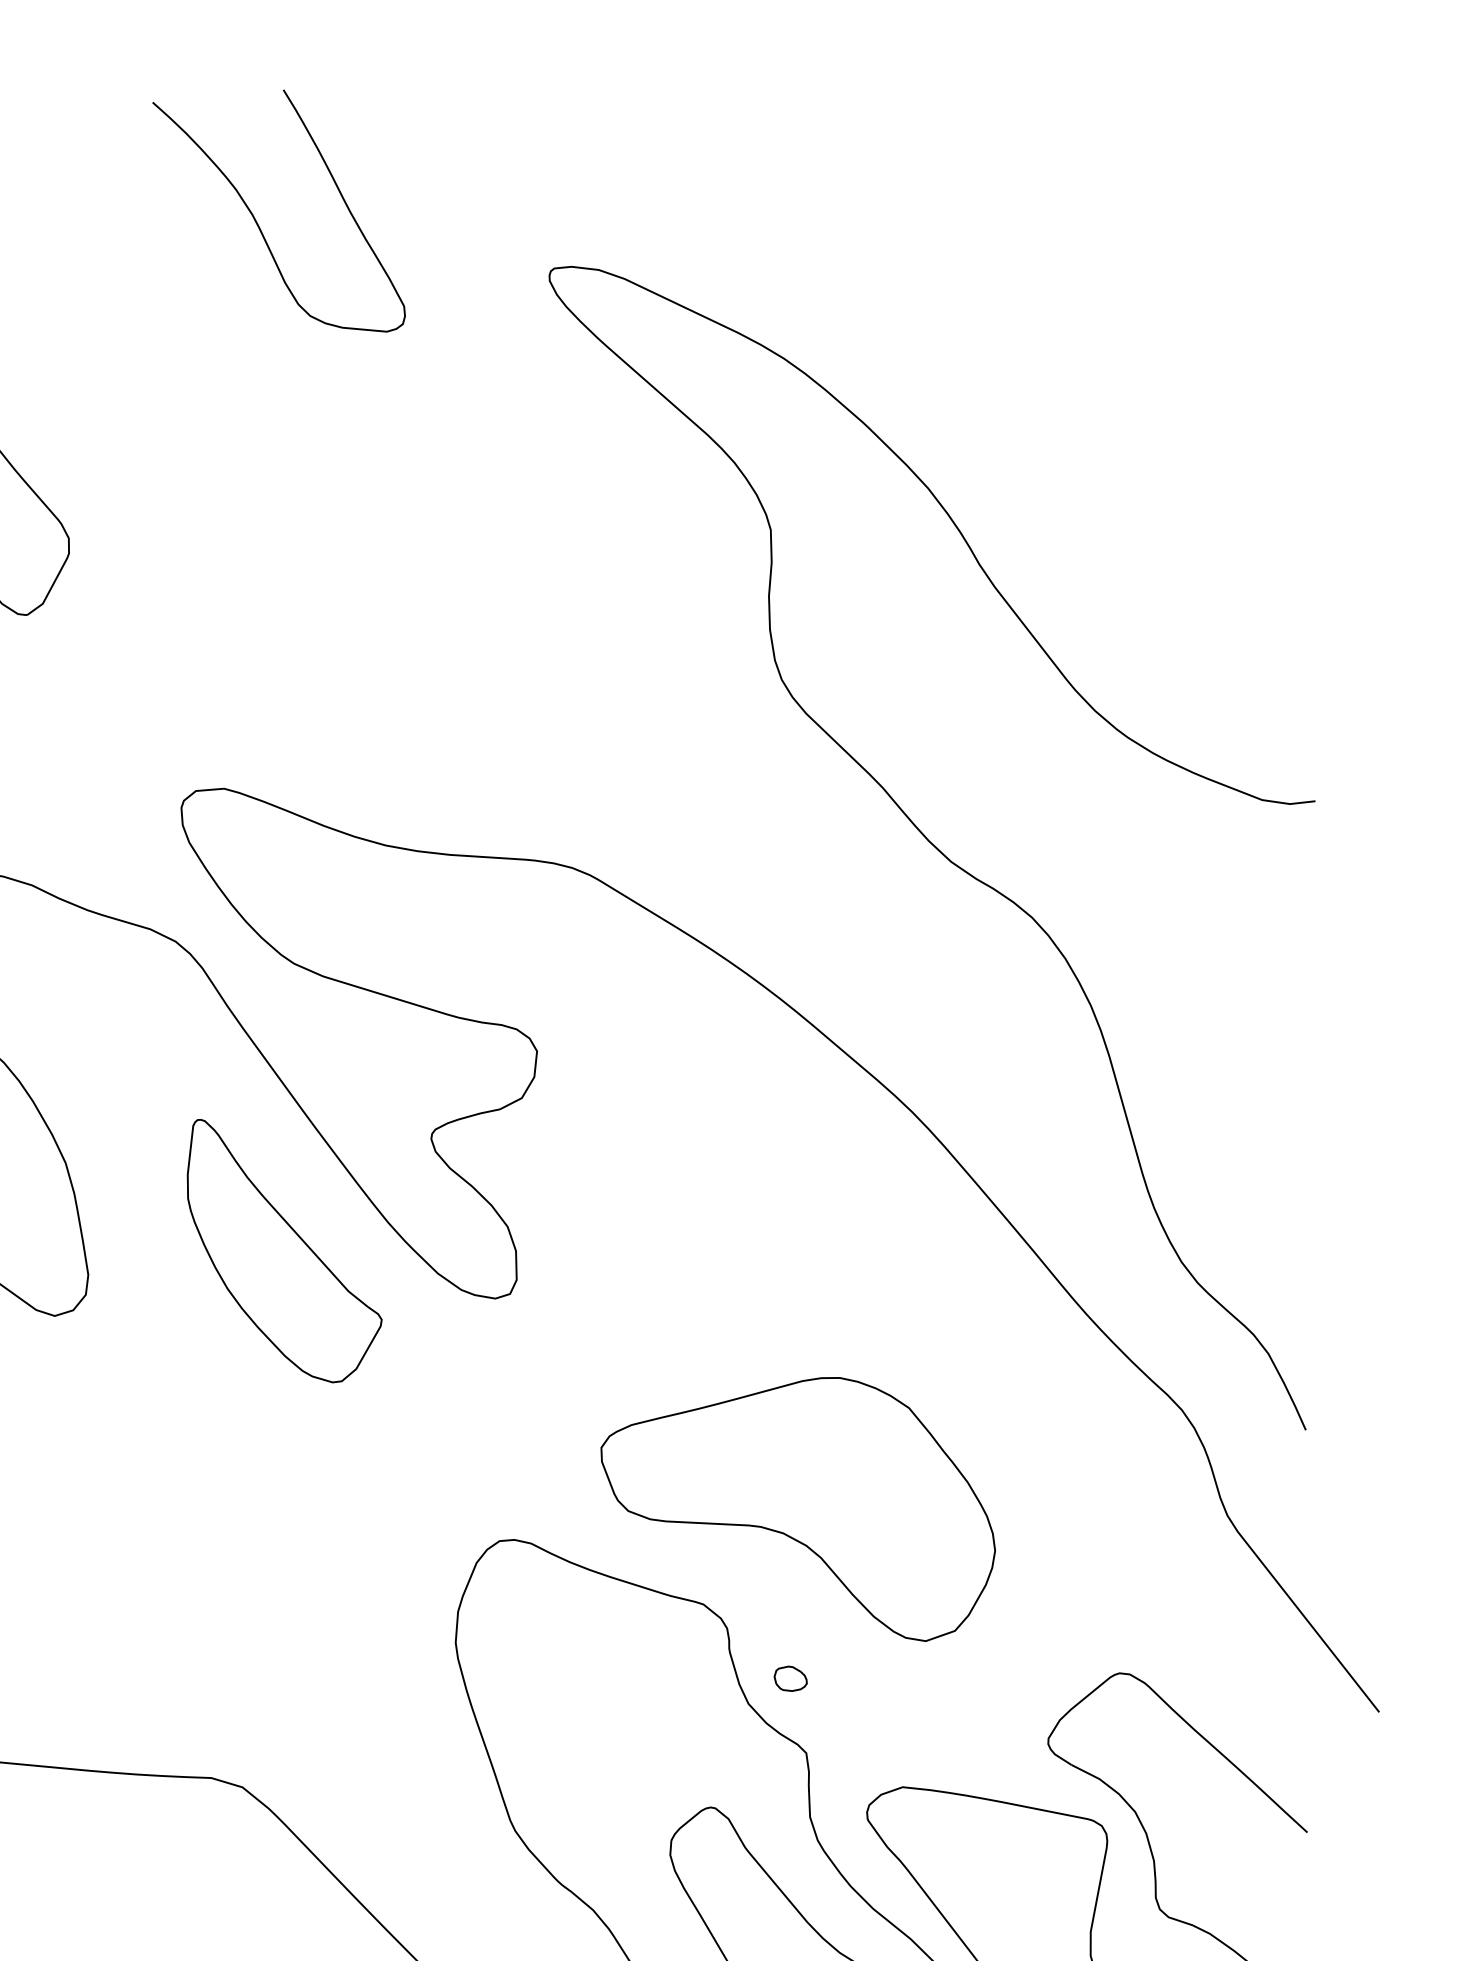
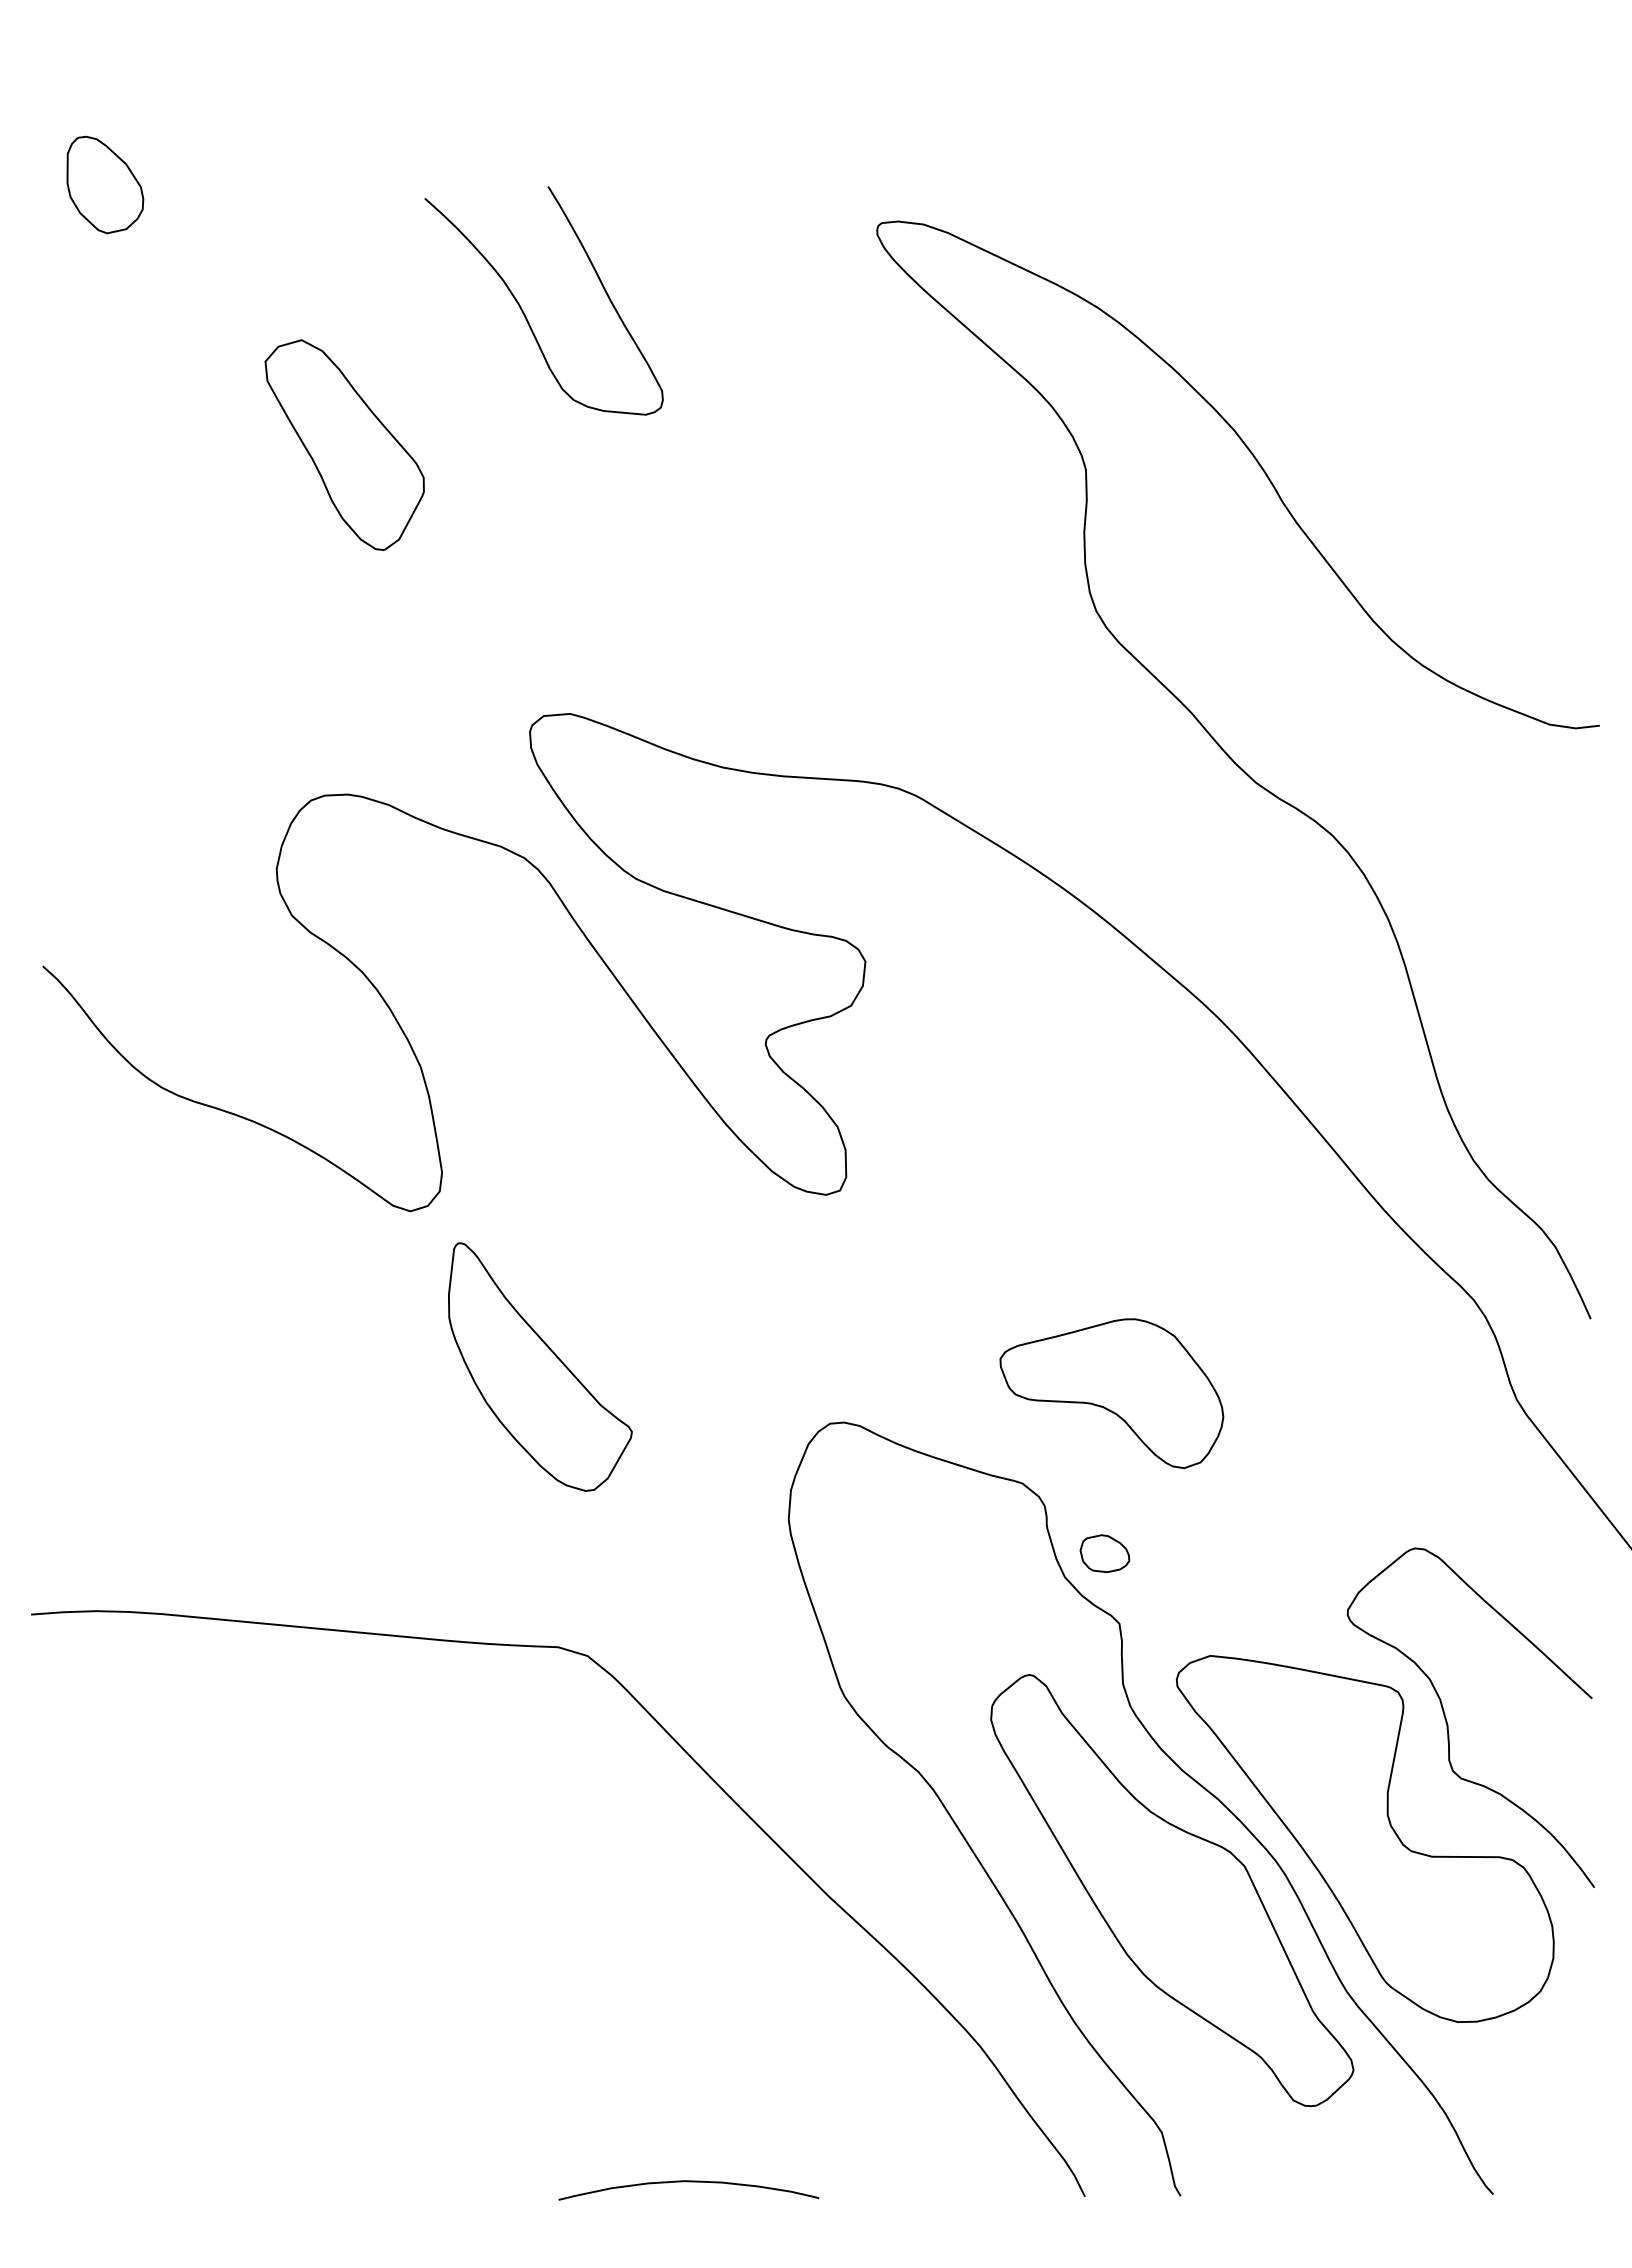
curve: (257, 221) -> (523, 310), moved
part: (284, 1250) -> (540, 1366), moved
part: (797, 1509) -> (1111, 1393), size x0.6
part: (790, 1678) -> (1104, 1553), size x1.6

